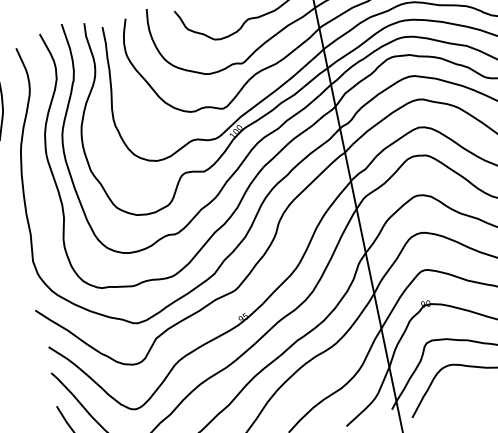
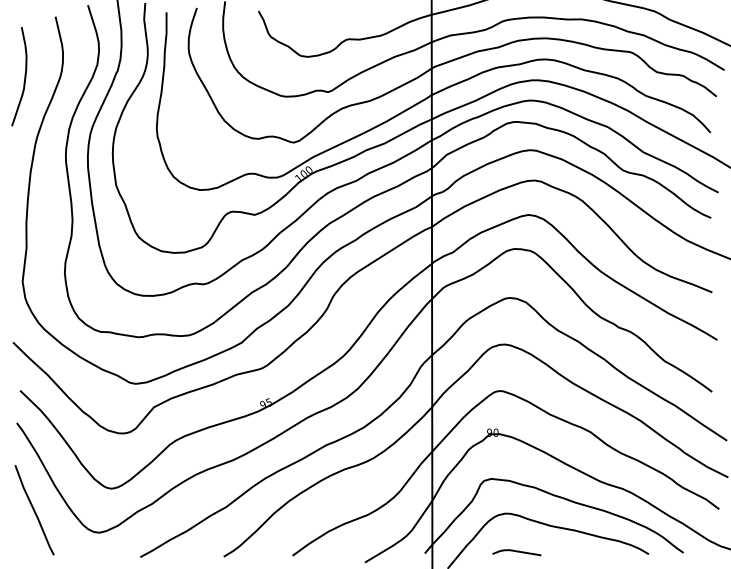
line: (463, 394) -> (516, 552), added

